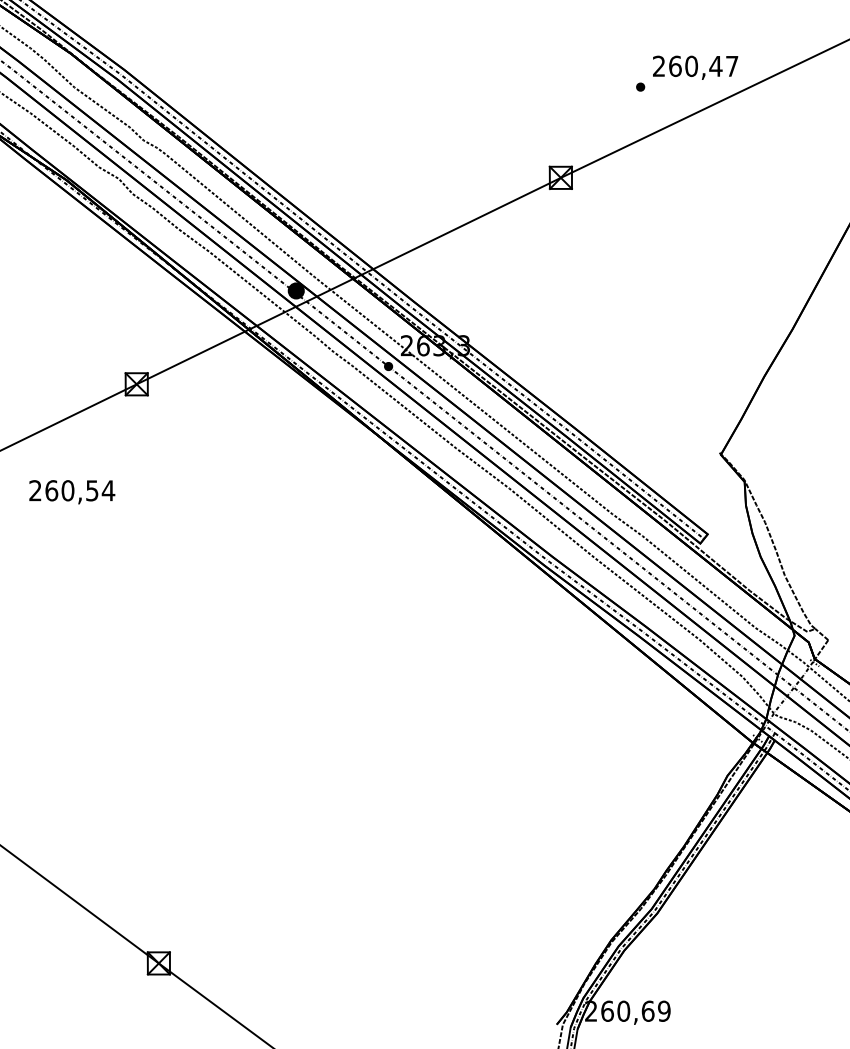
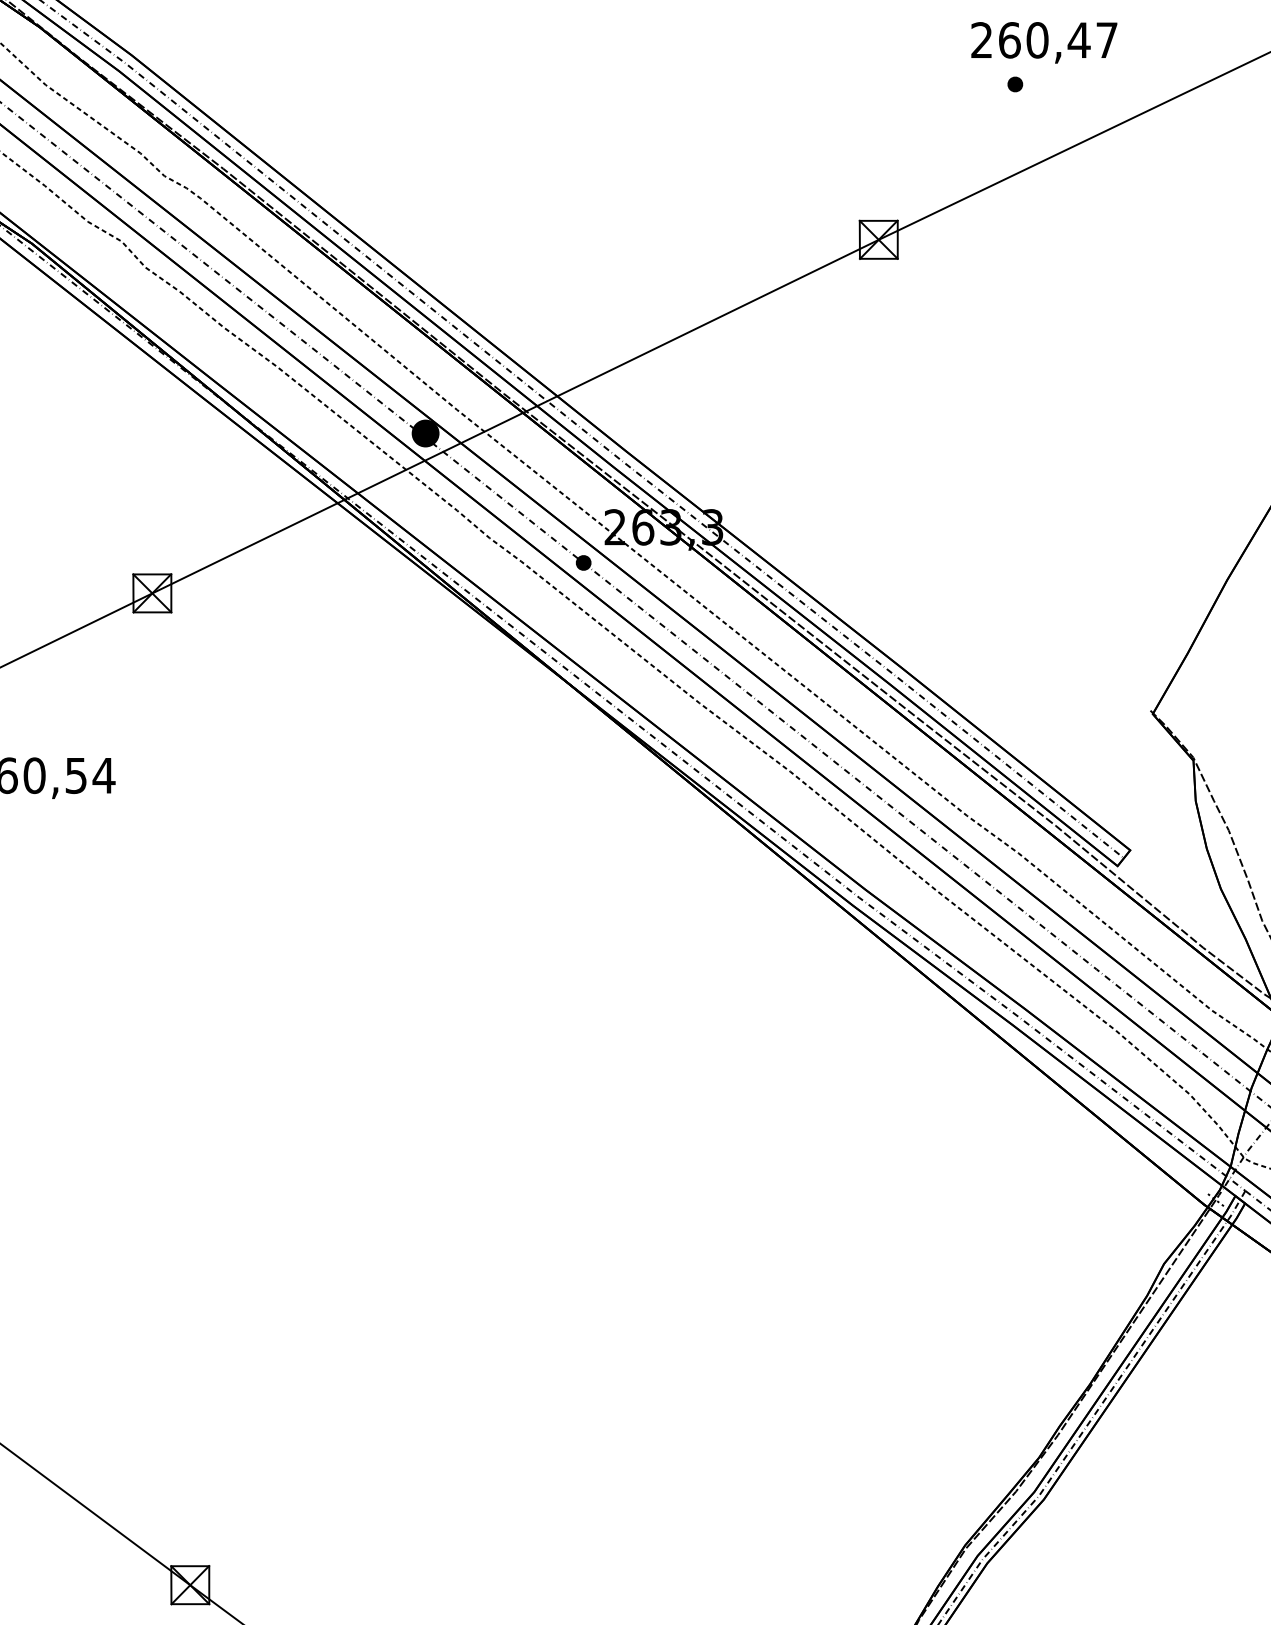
text: (695, 67) -> (1044, 42), moved

